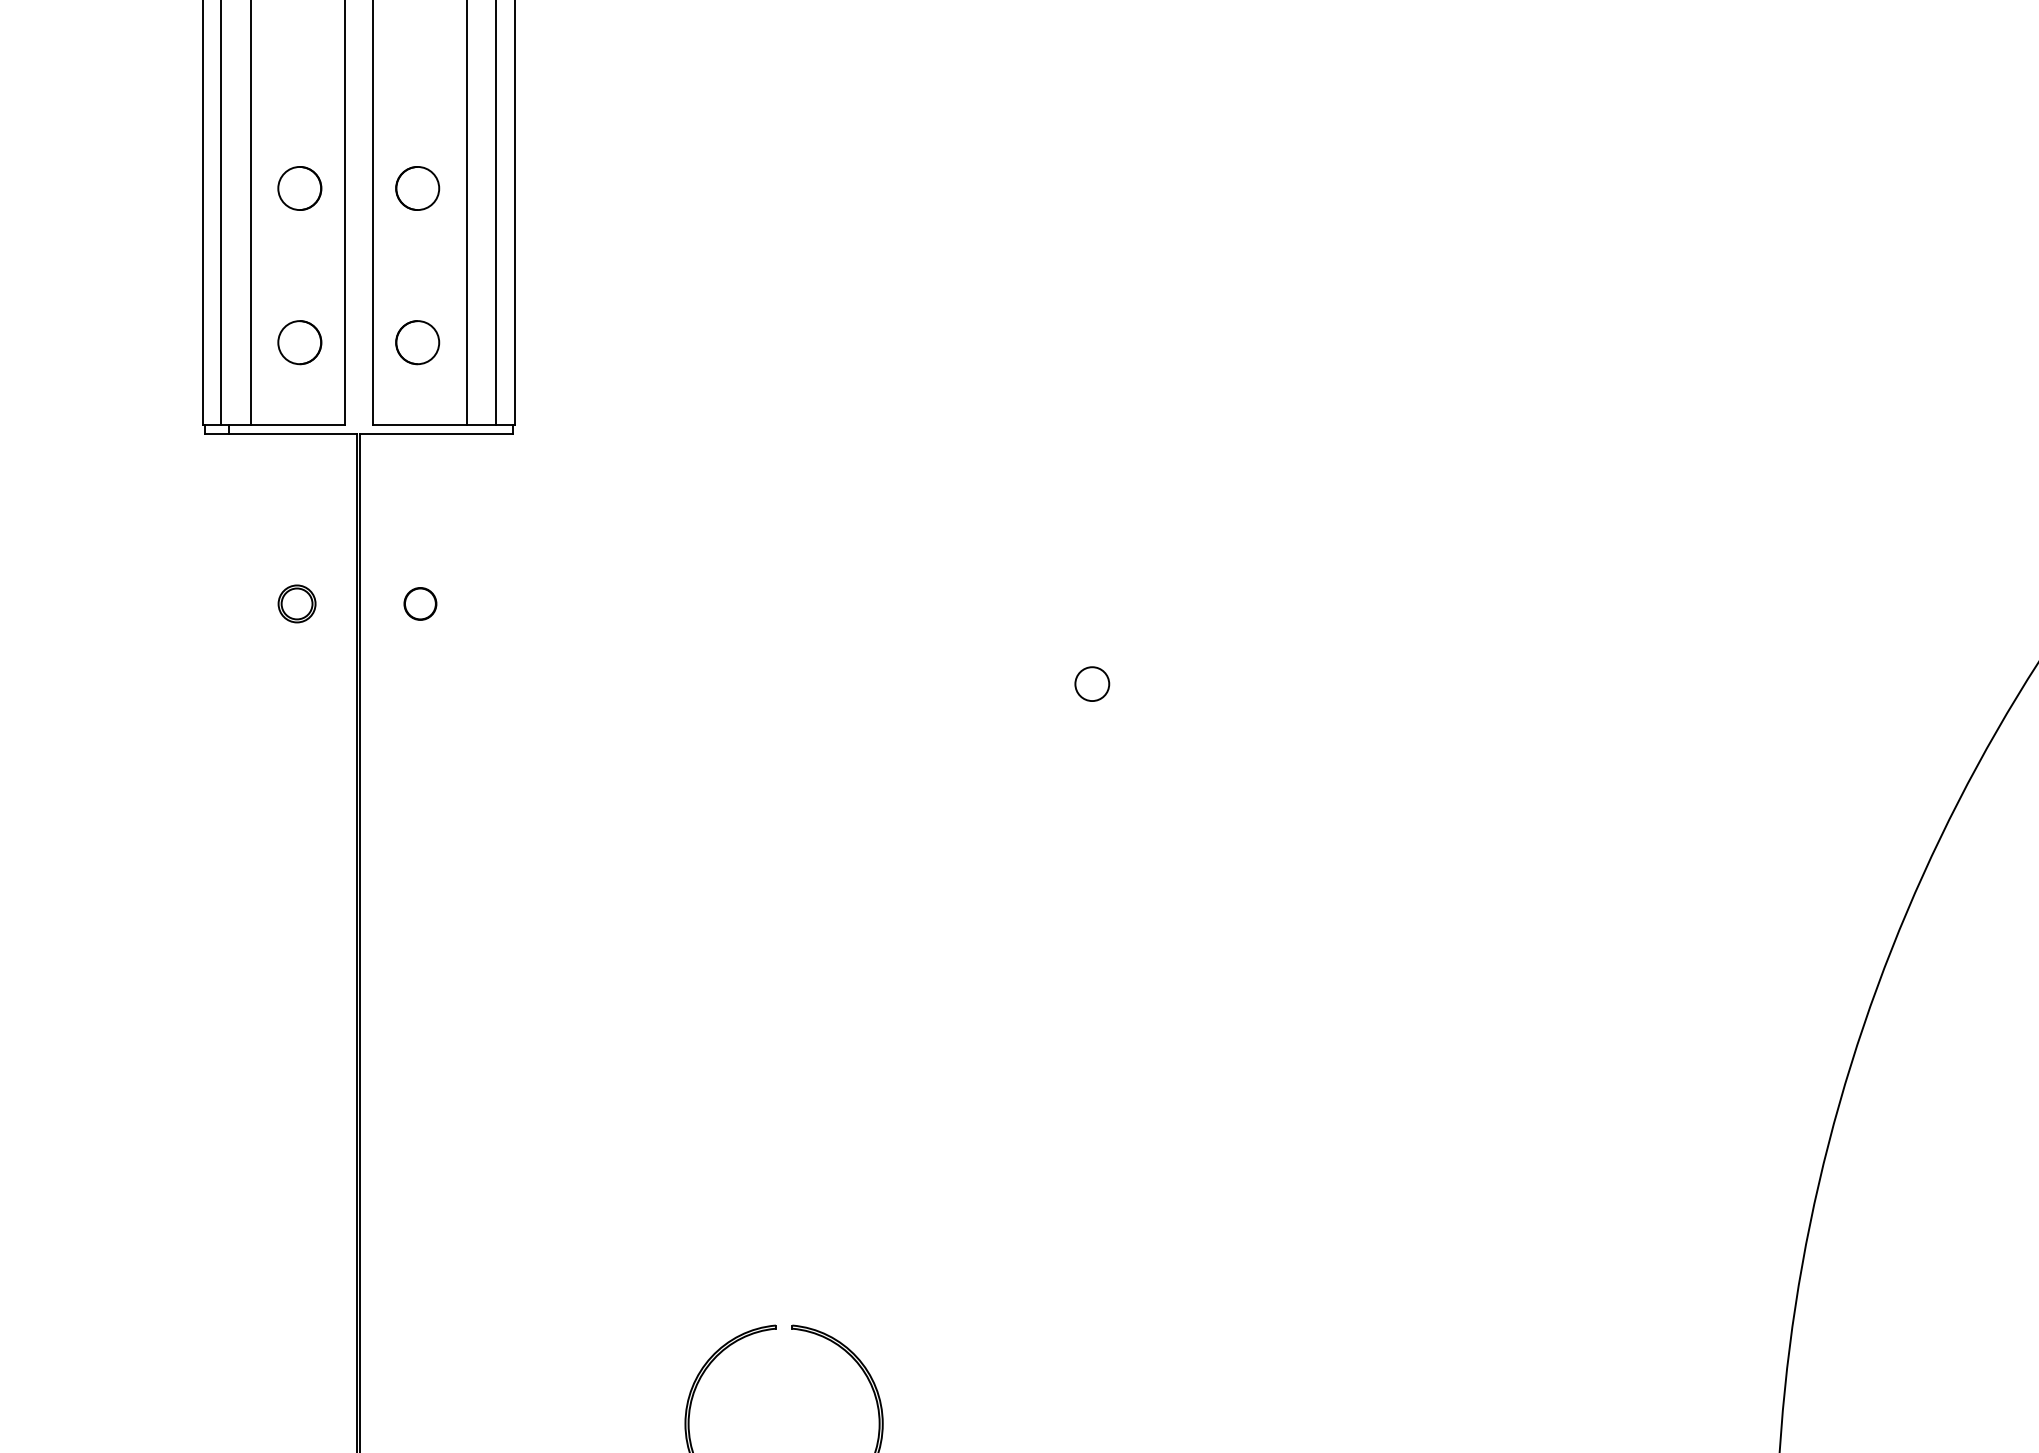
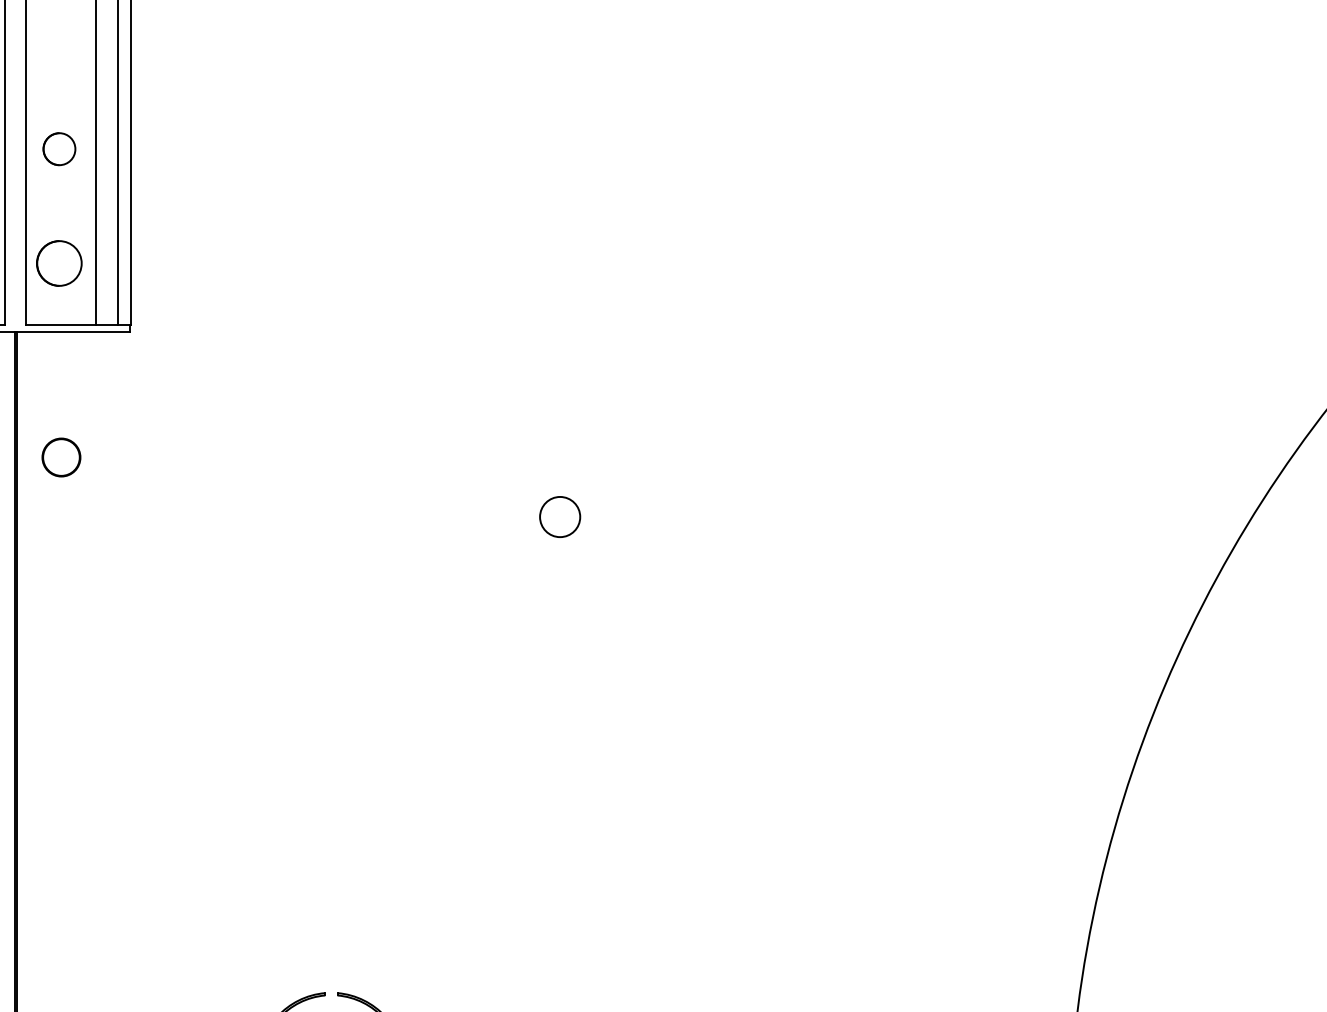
circle: (417, 342) -> (59, 263), size x1.4
part: (420, 603) -> (61, 457), size x1.6
circle: (1092, 684) -> (560, 517), size x1.6

